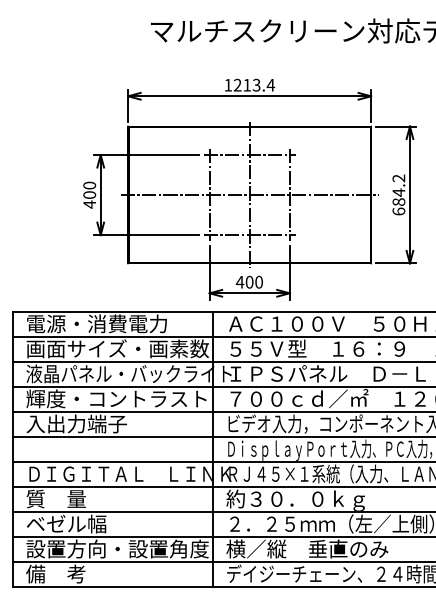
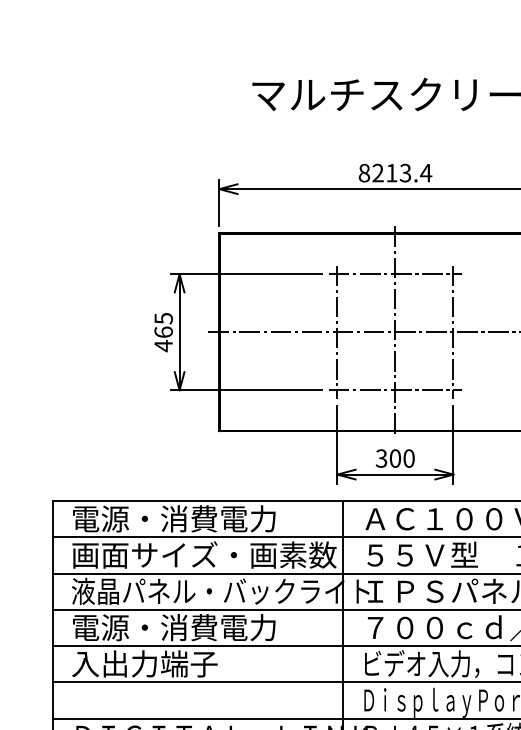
text: (228, 84) -> (364, 172), 1213.4 -> 8213.4
text: (89, 189) -> (163, 324), 400 -> 465
text: (239, 281) -> (380, 457), 400 -> 300
text: (116, 398) -> (202, 627), 輝度・コントラスト -> 電源・消費電力

